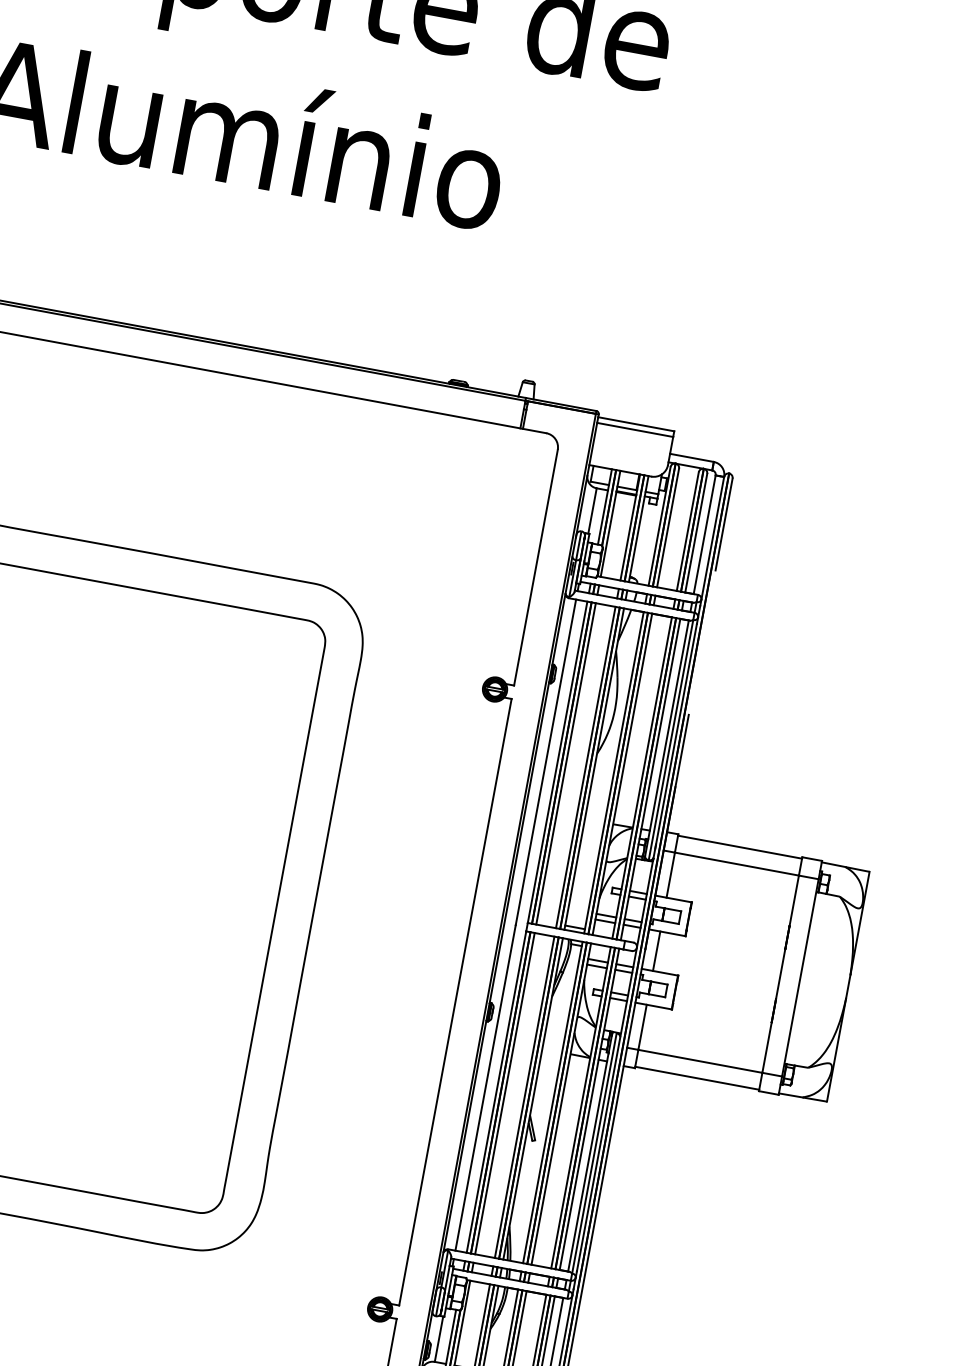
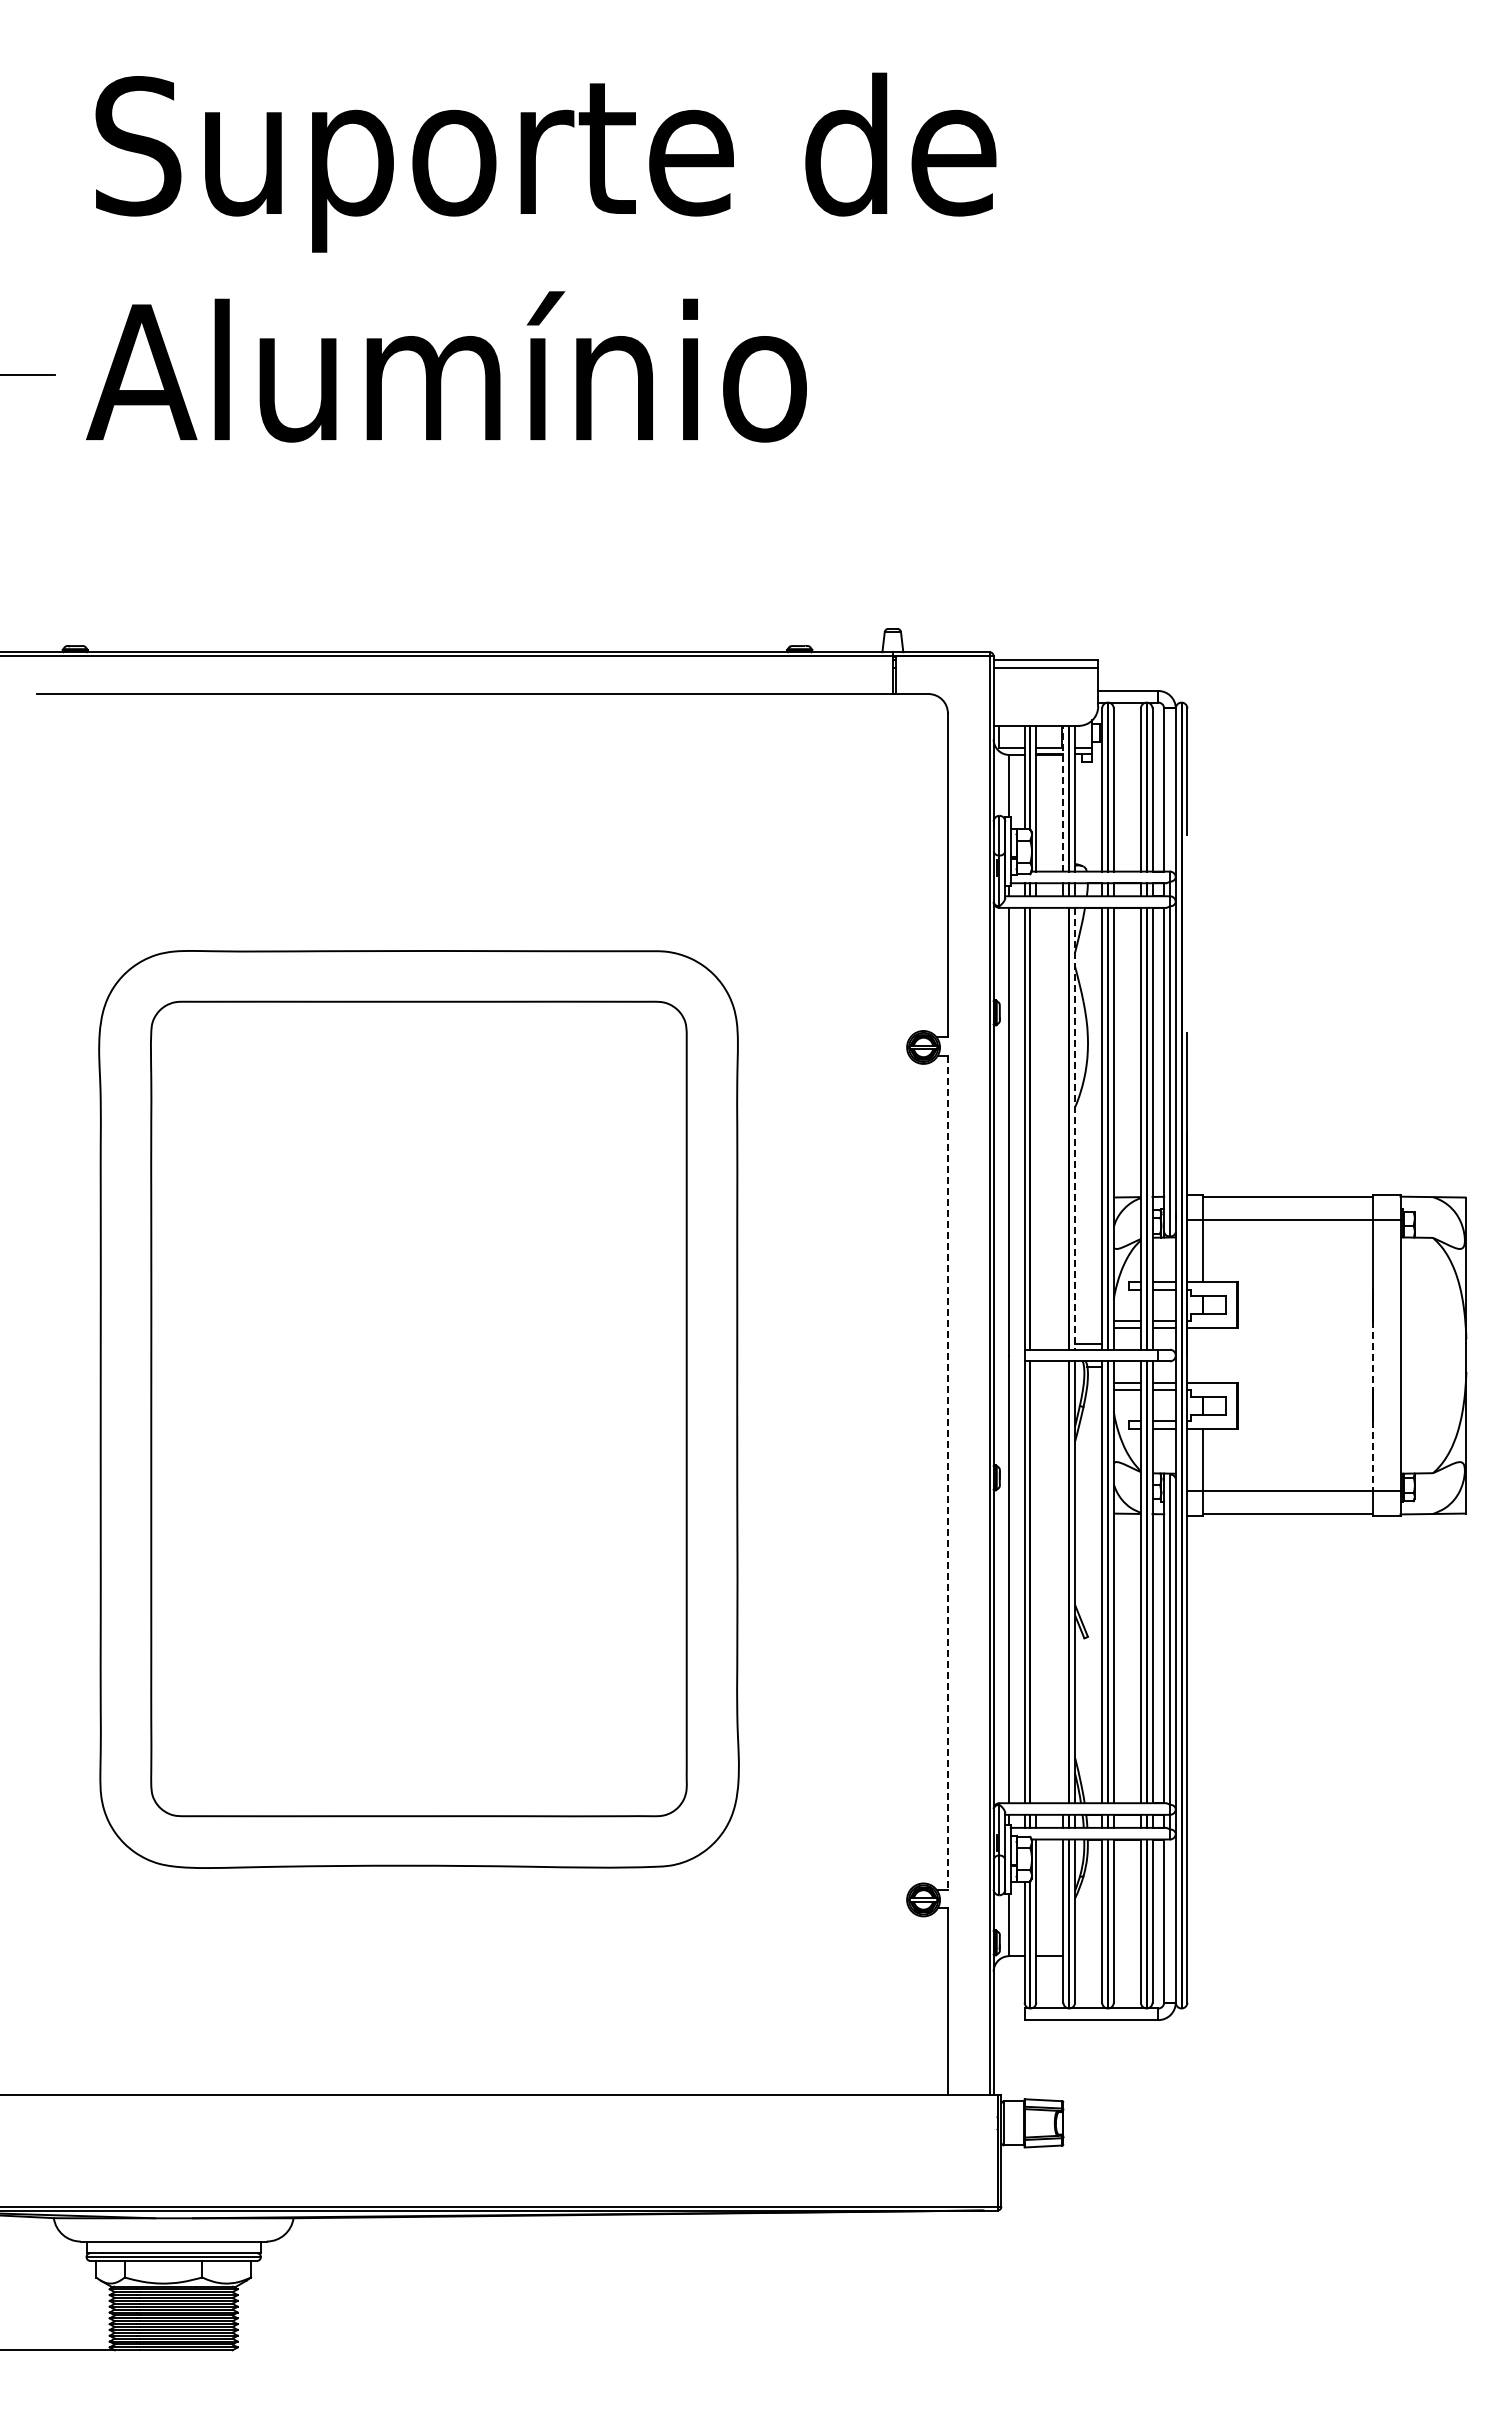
line: (630, 527) -> (1063, 798), solid -> dashed
line: (566, 763) -> (1036, 1128), removed
line: (585, 767) -> (1063, 1128), removed
line: (594, 768) -> (1075, 1128), solid -> dashed
line: (656, 951) -> (1202, 1355), removed
line: (780, 974) -> (1373, 1355), solid -> dashed
line: (455, 1002) -> (947, 1473), solid -> dashed
line: (767, 1047) -> (1373, 1456), solid -> dashed
line: (505, 1093) -> (1036, 1582), removed
line: (524, 1097) -> (1063, 1582), removed

